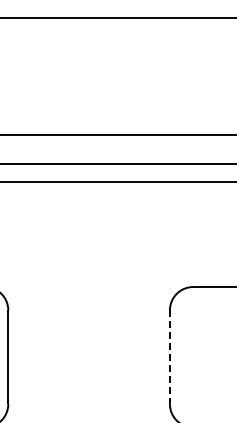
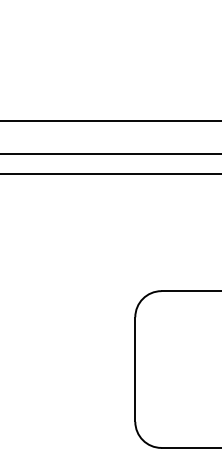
line: (169, 357) -> (134, 369), dashed -> solid

